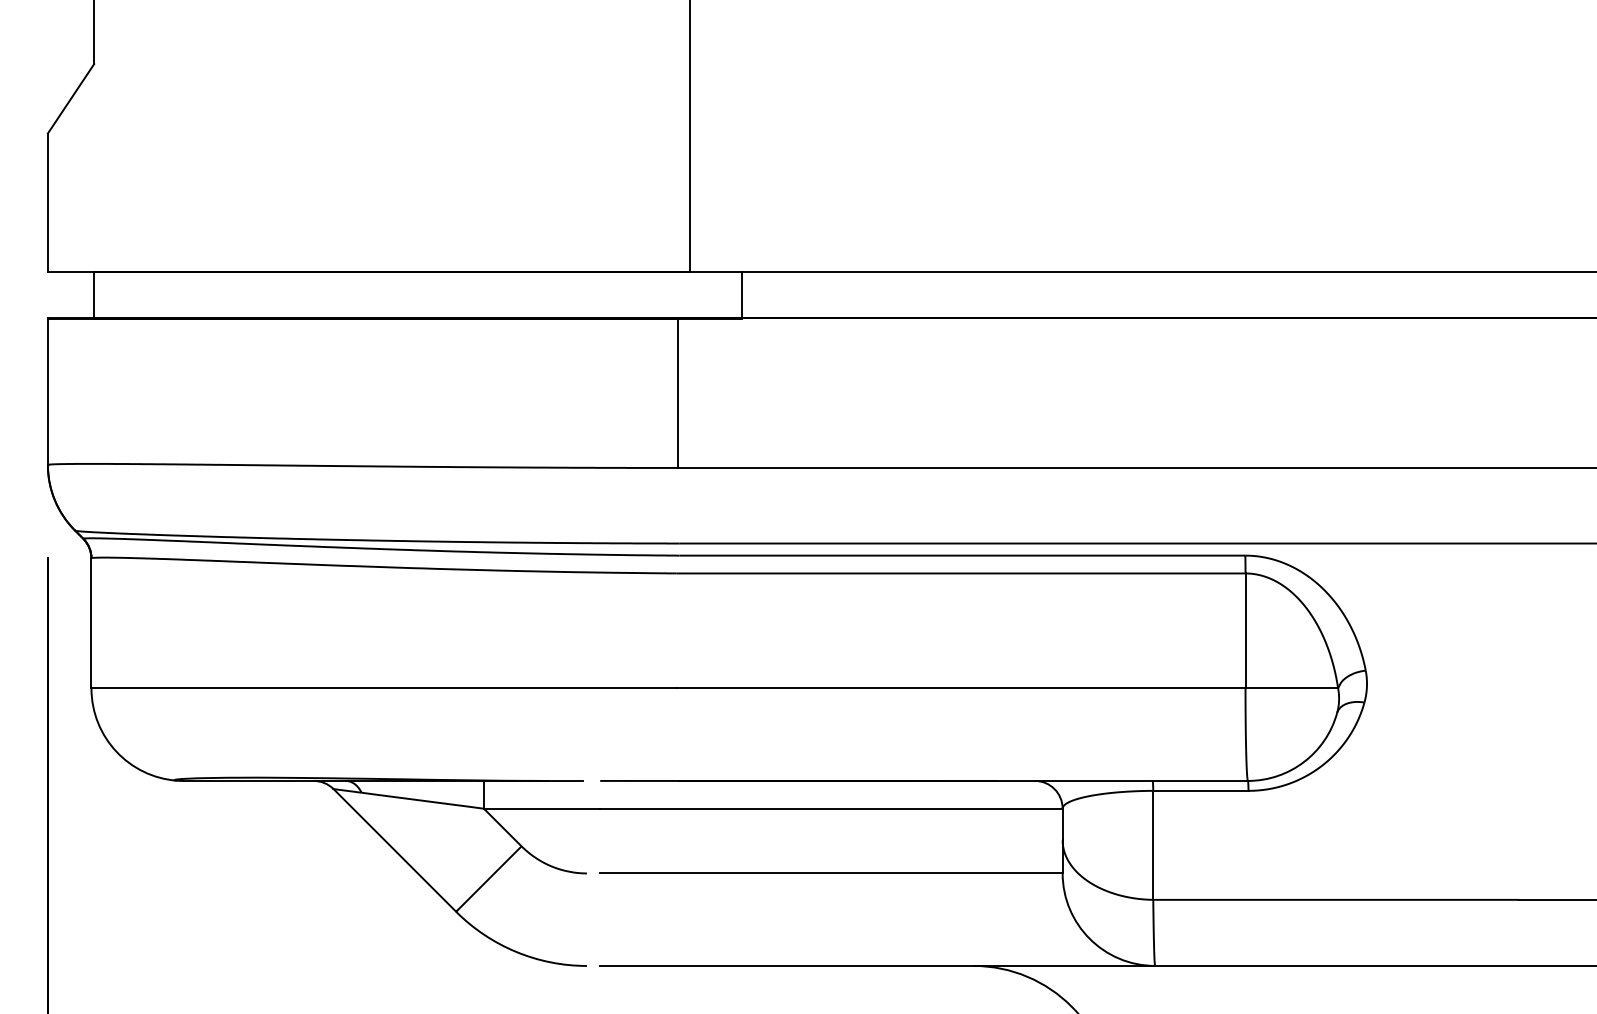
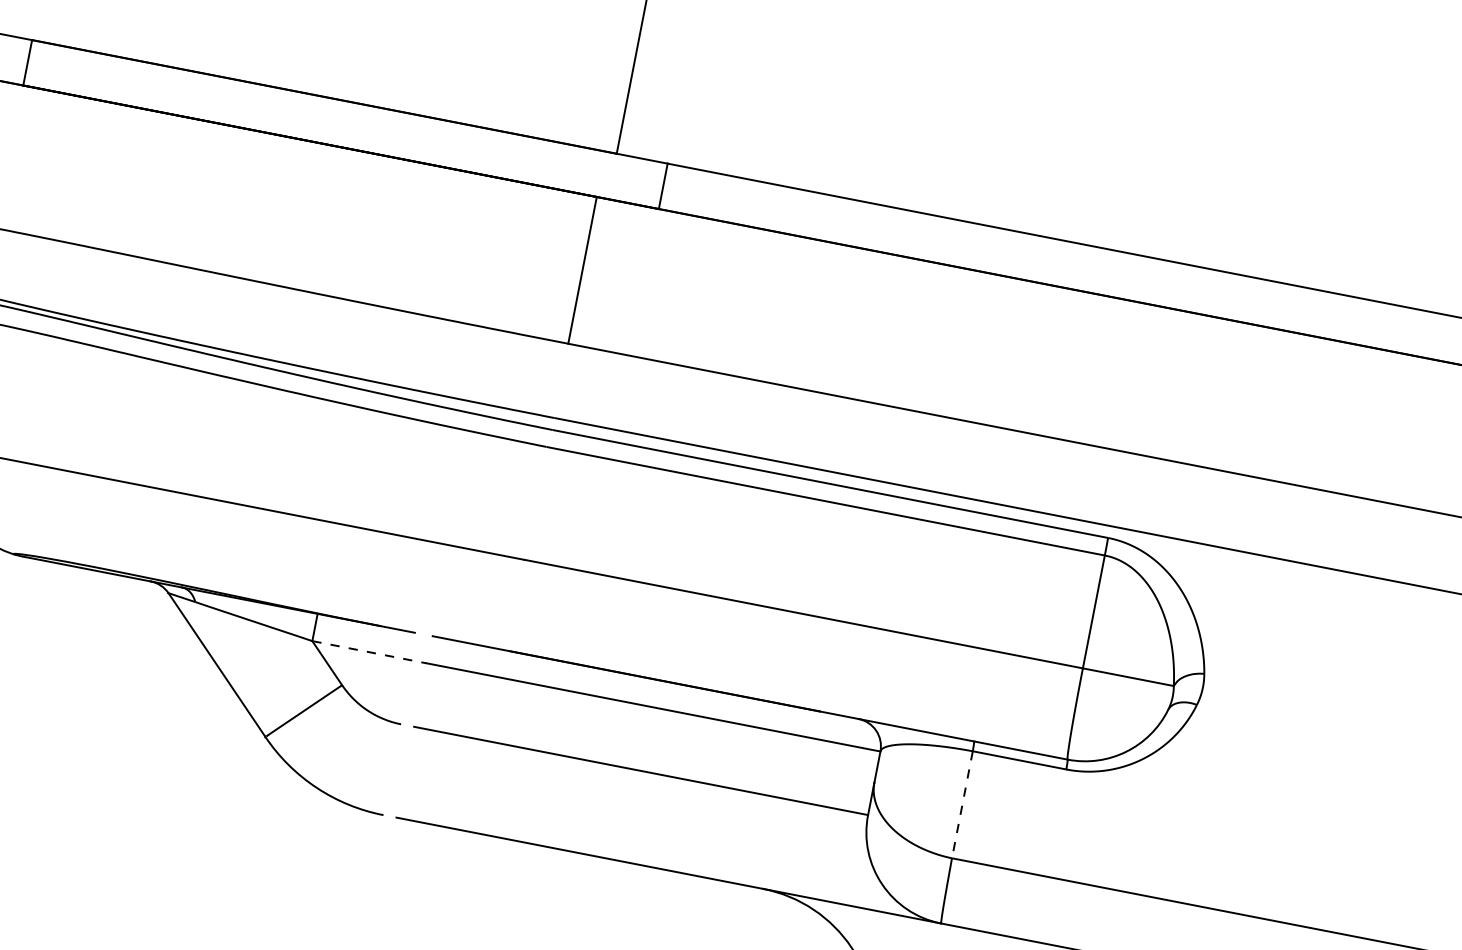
line: (542, 808) -> (369, 652), solid -> dashed
line: (1153, 845) -> (962, 804), solid -> dashed

